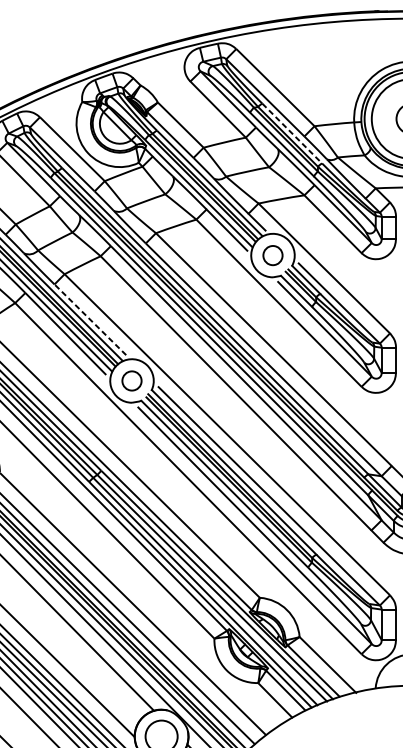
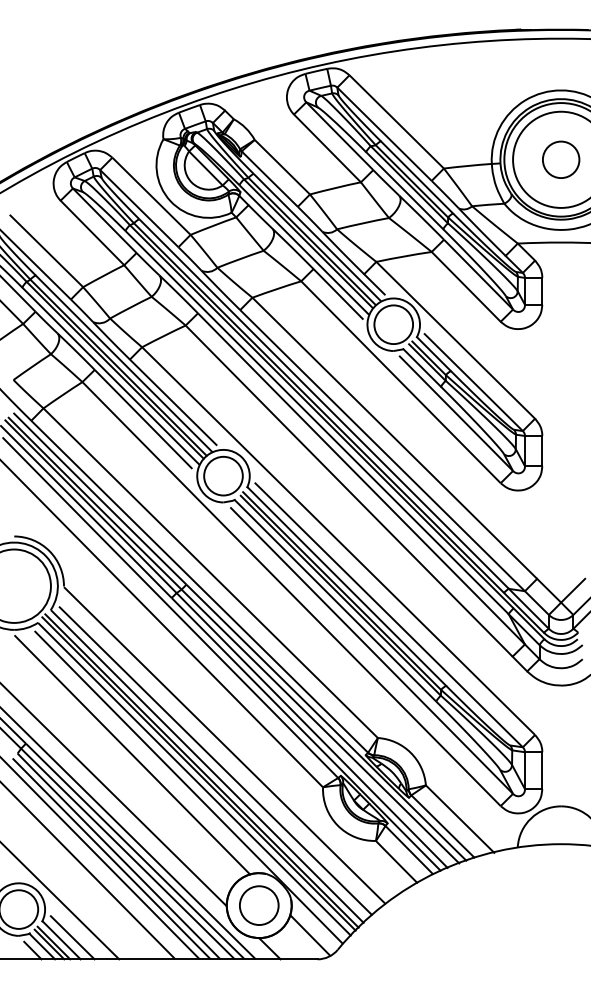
line: (292, 133) -> (417, 177), dashed -> solid
circle: (272, 255) -> (393, 324), size x1.67
line: (90, 319) -> (173, 402), dashed -> solid
circle: (132, 380) -> (223, 475), size x1.67

